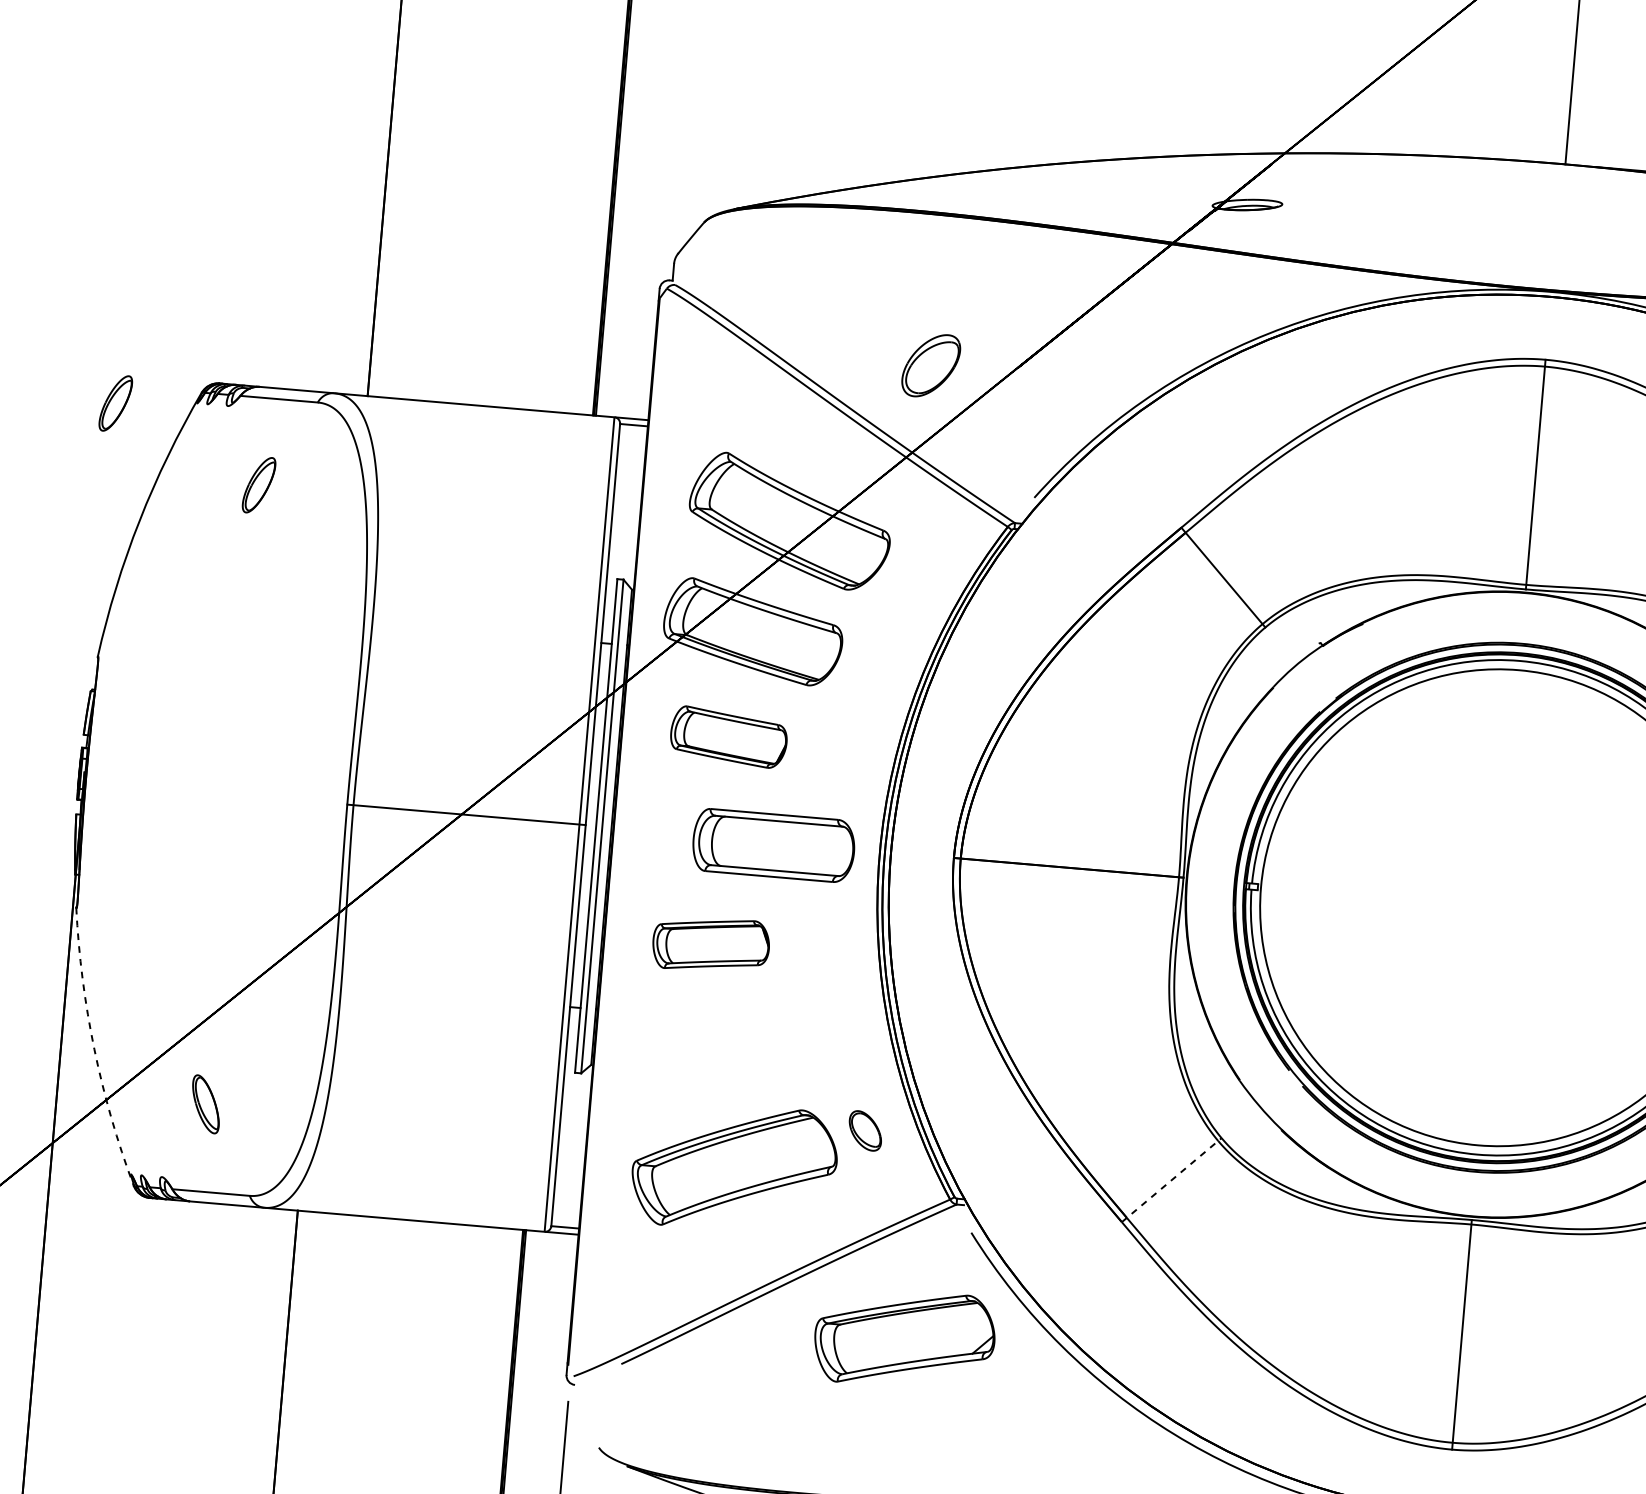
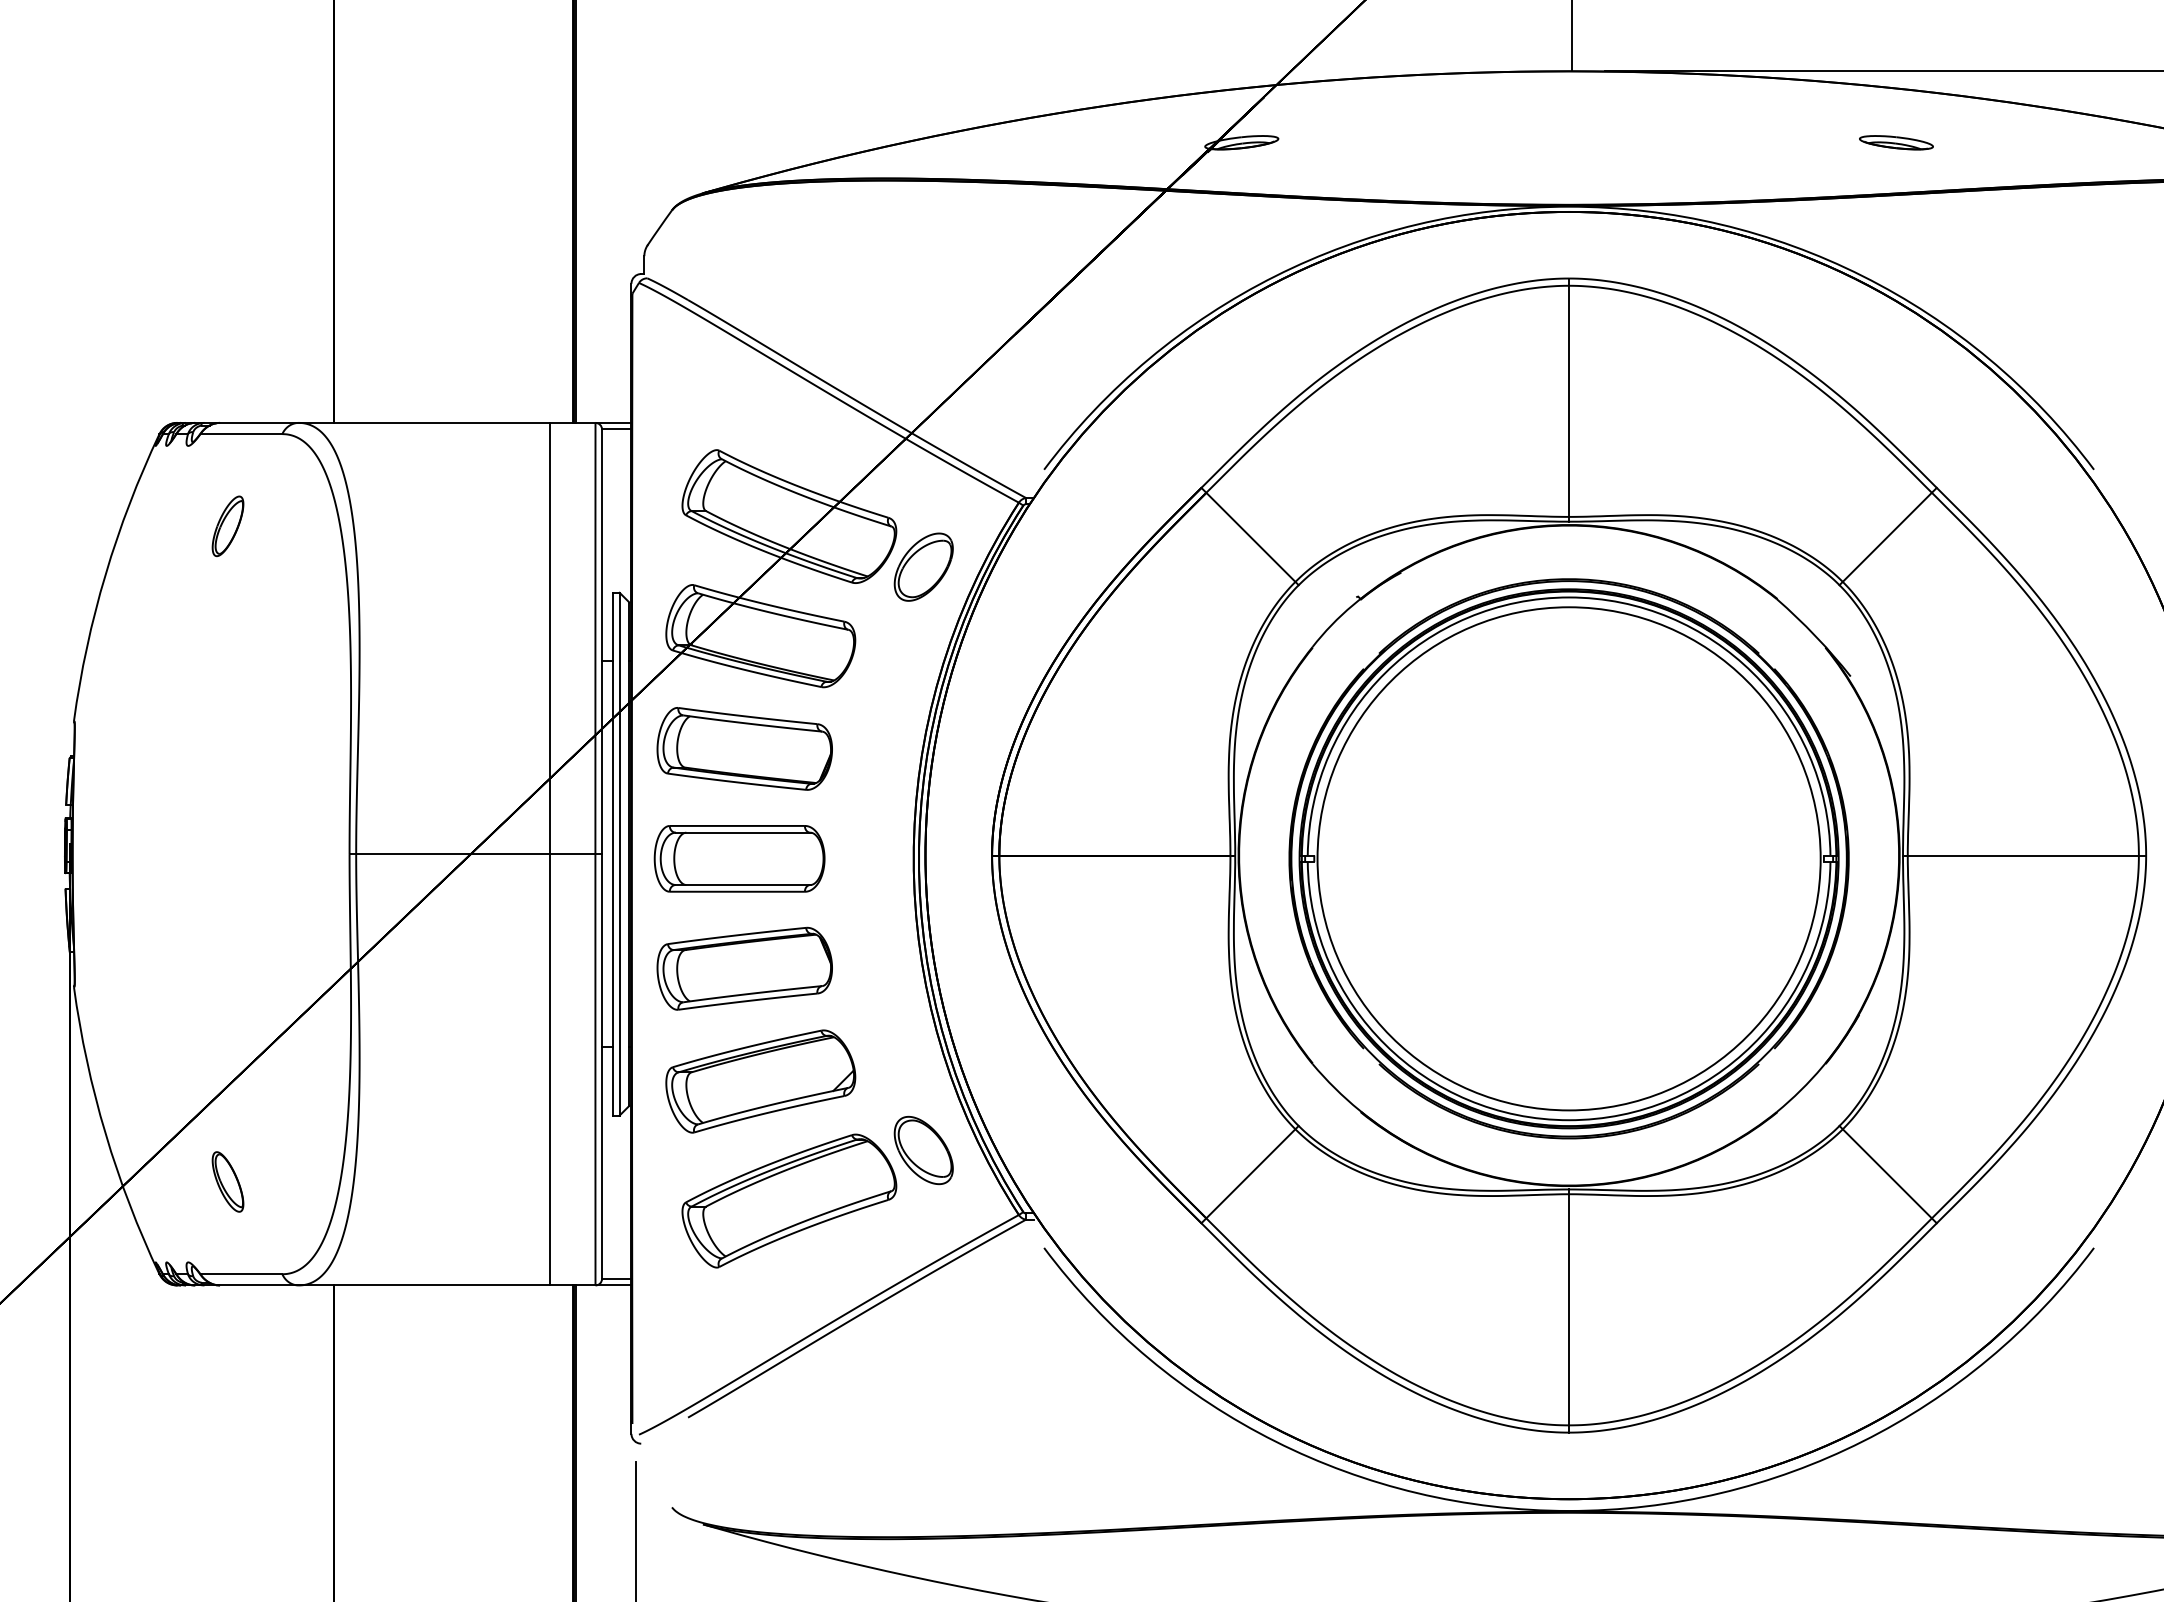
part: (930, 365) -> (923, 566), moved
part: (115, 403) -> (69, 453), removed
part: (728, 736) -> (744, 748), size x1.43
line: (536, 820) -> (549, 853), added
part: (773, 845) -> (739, 858), moved
part: (711, 944) -> (744, 968), size x1.43
arc: (94, 1048) -> (105, 1133), dashed -> solid
part: (865, 1130) -> (923, 1150), size x1.67
line: (1172, 1180) -> (1250, 1174), dashed -> solid
part: (904, 1338) -> (760, 1081), moved

